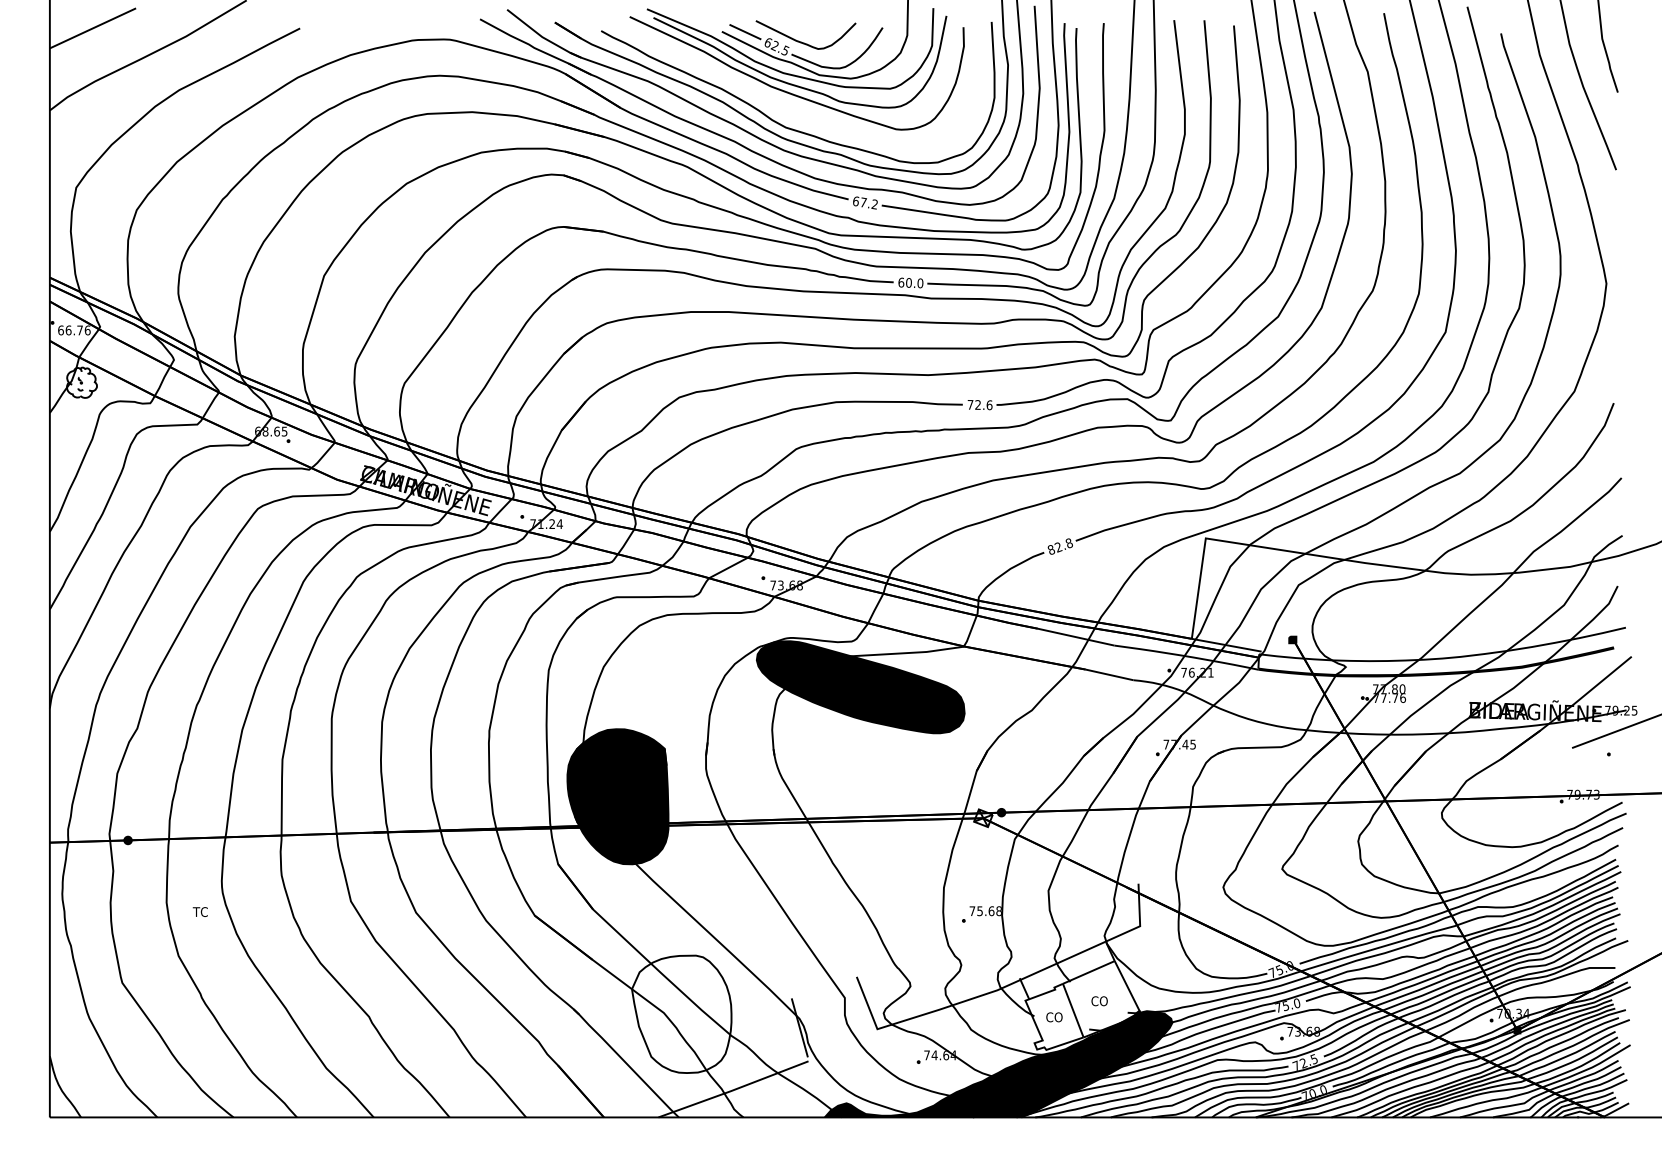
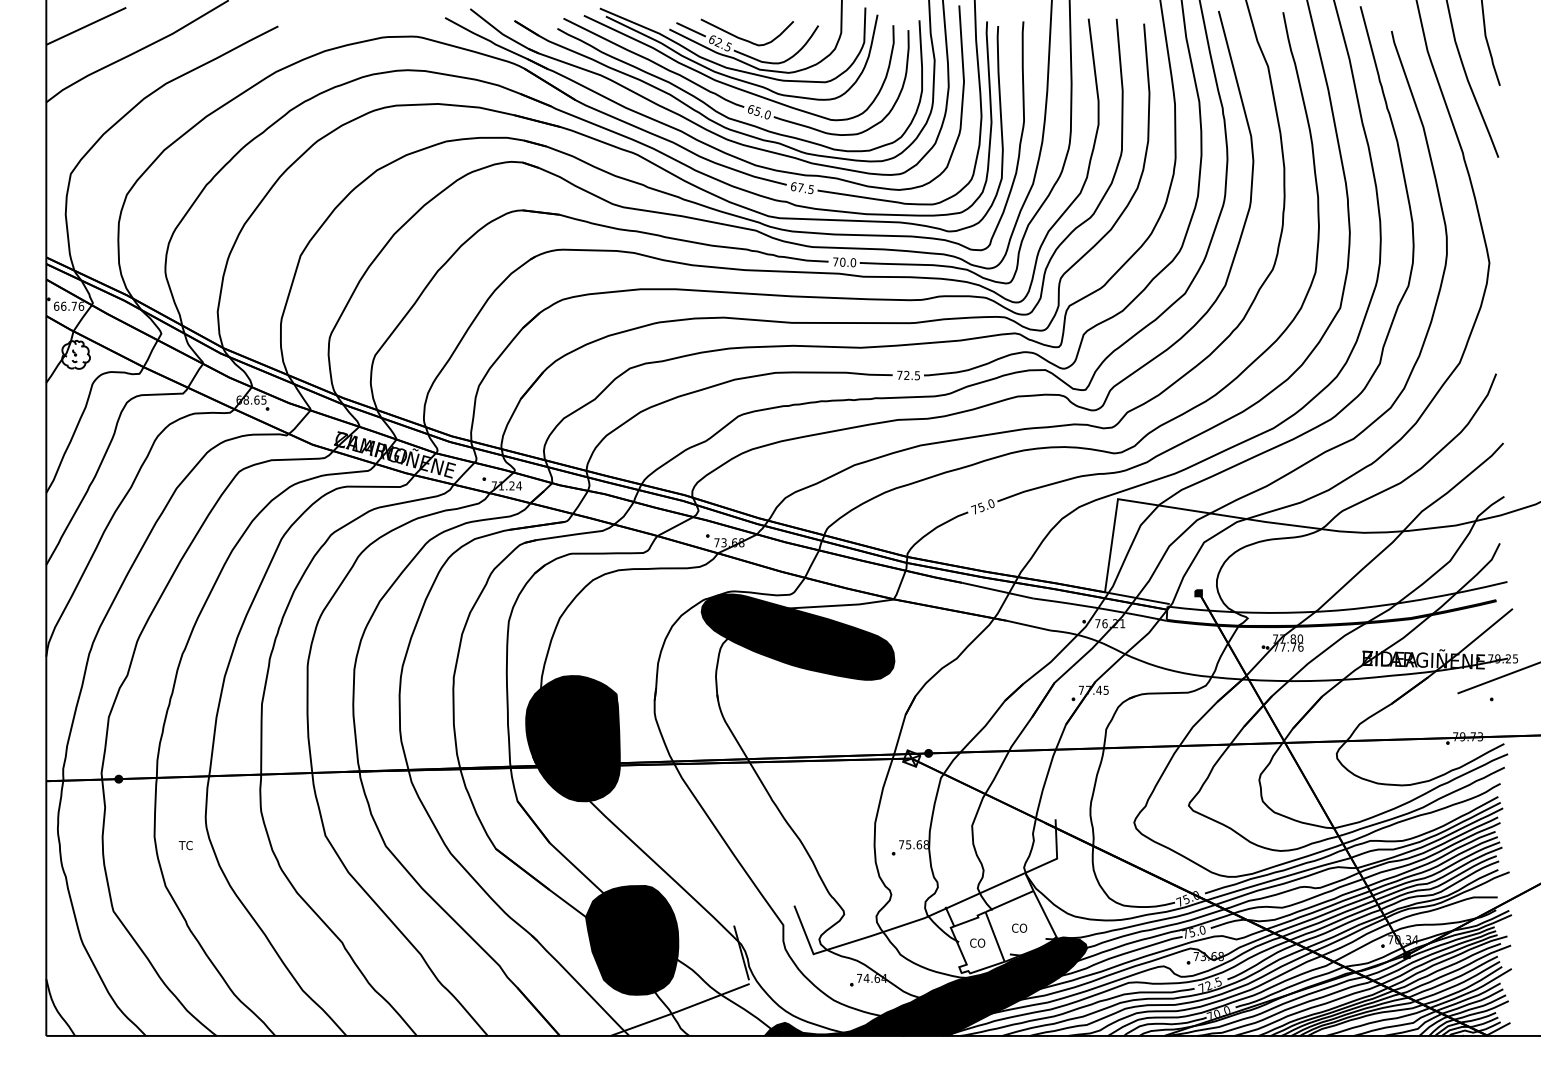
part: (781, 105) -> (724, 97), added
text: (874, 204) -> (810, 189), 67.2 -> 67.5
text: (901, 282) -> (835, 261), 60.0 -> 70.0
text: (989, 405) -> (917, 375), 72.6 -> 72.5
text: (1059, 546) -> (982, 506), 82.8 -> 75.0
fill: (681, 1014) -> (631, 940), added

